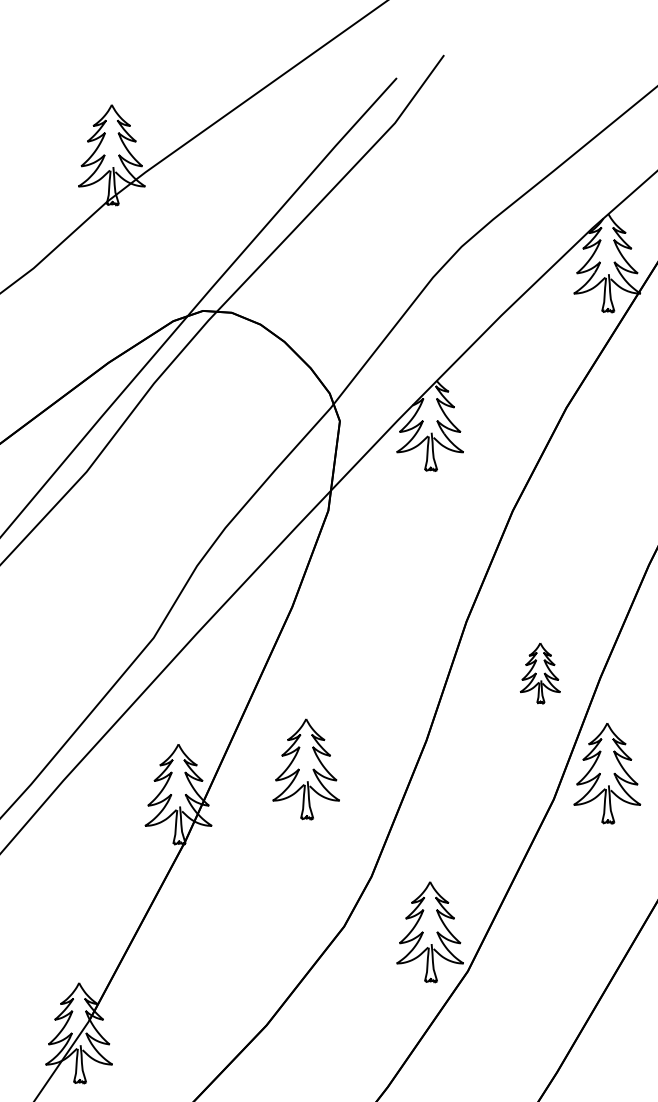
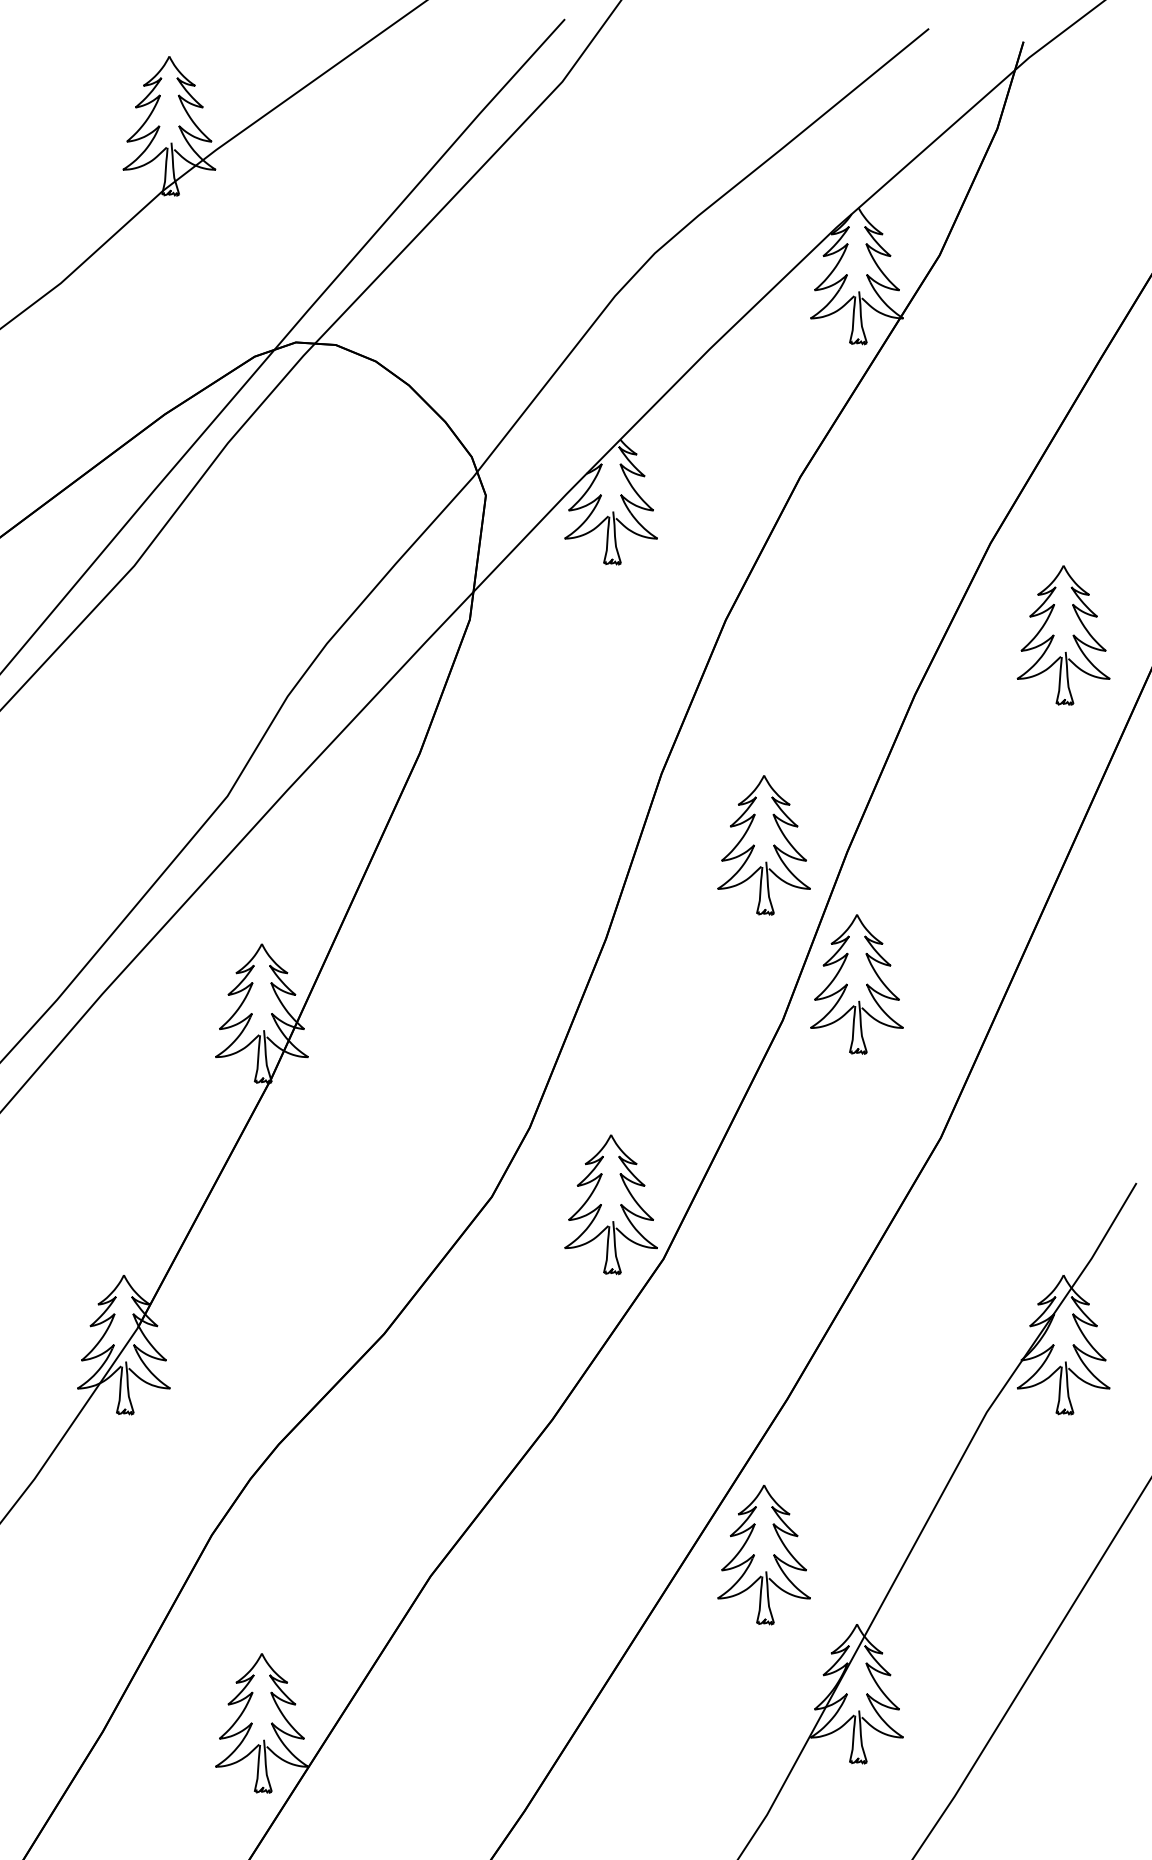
part: (539, 673) -> (763, 845), size x1.67
part: (305, 769) -> (438, 978), removed

